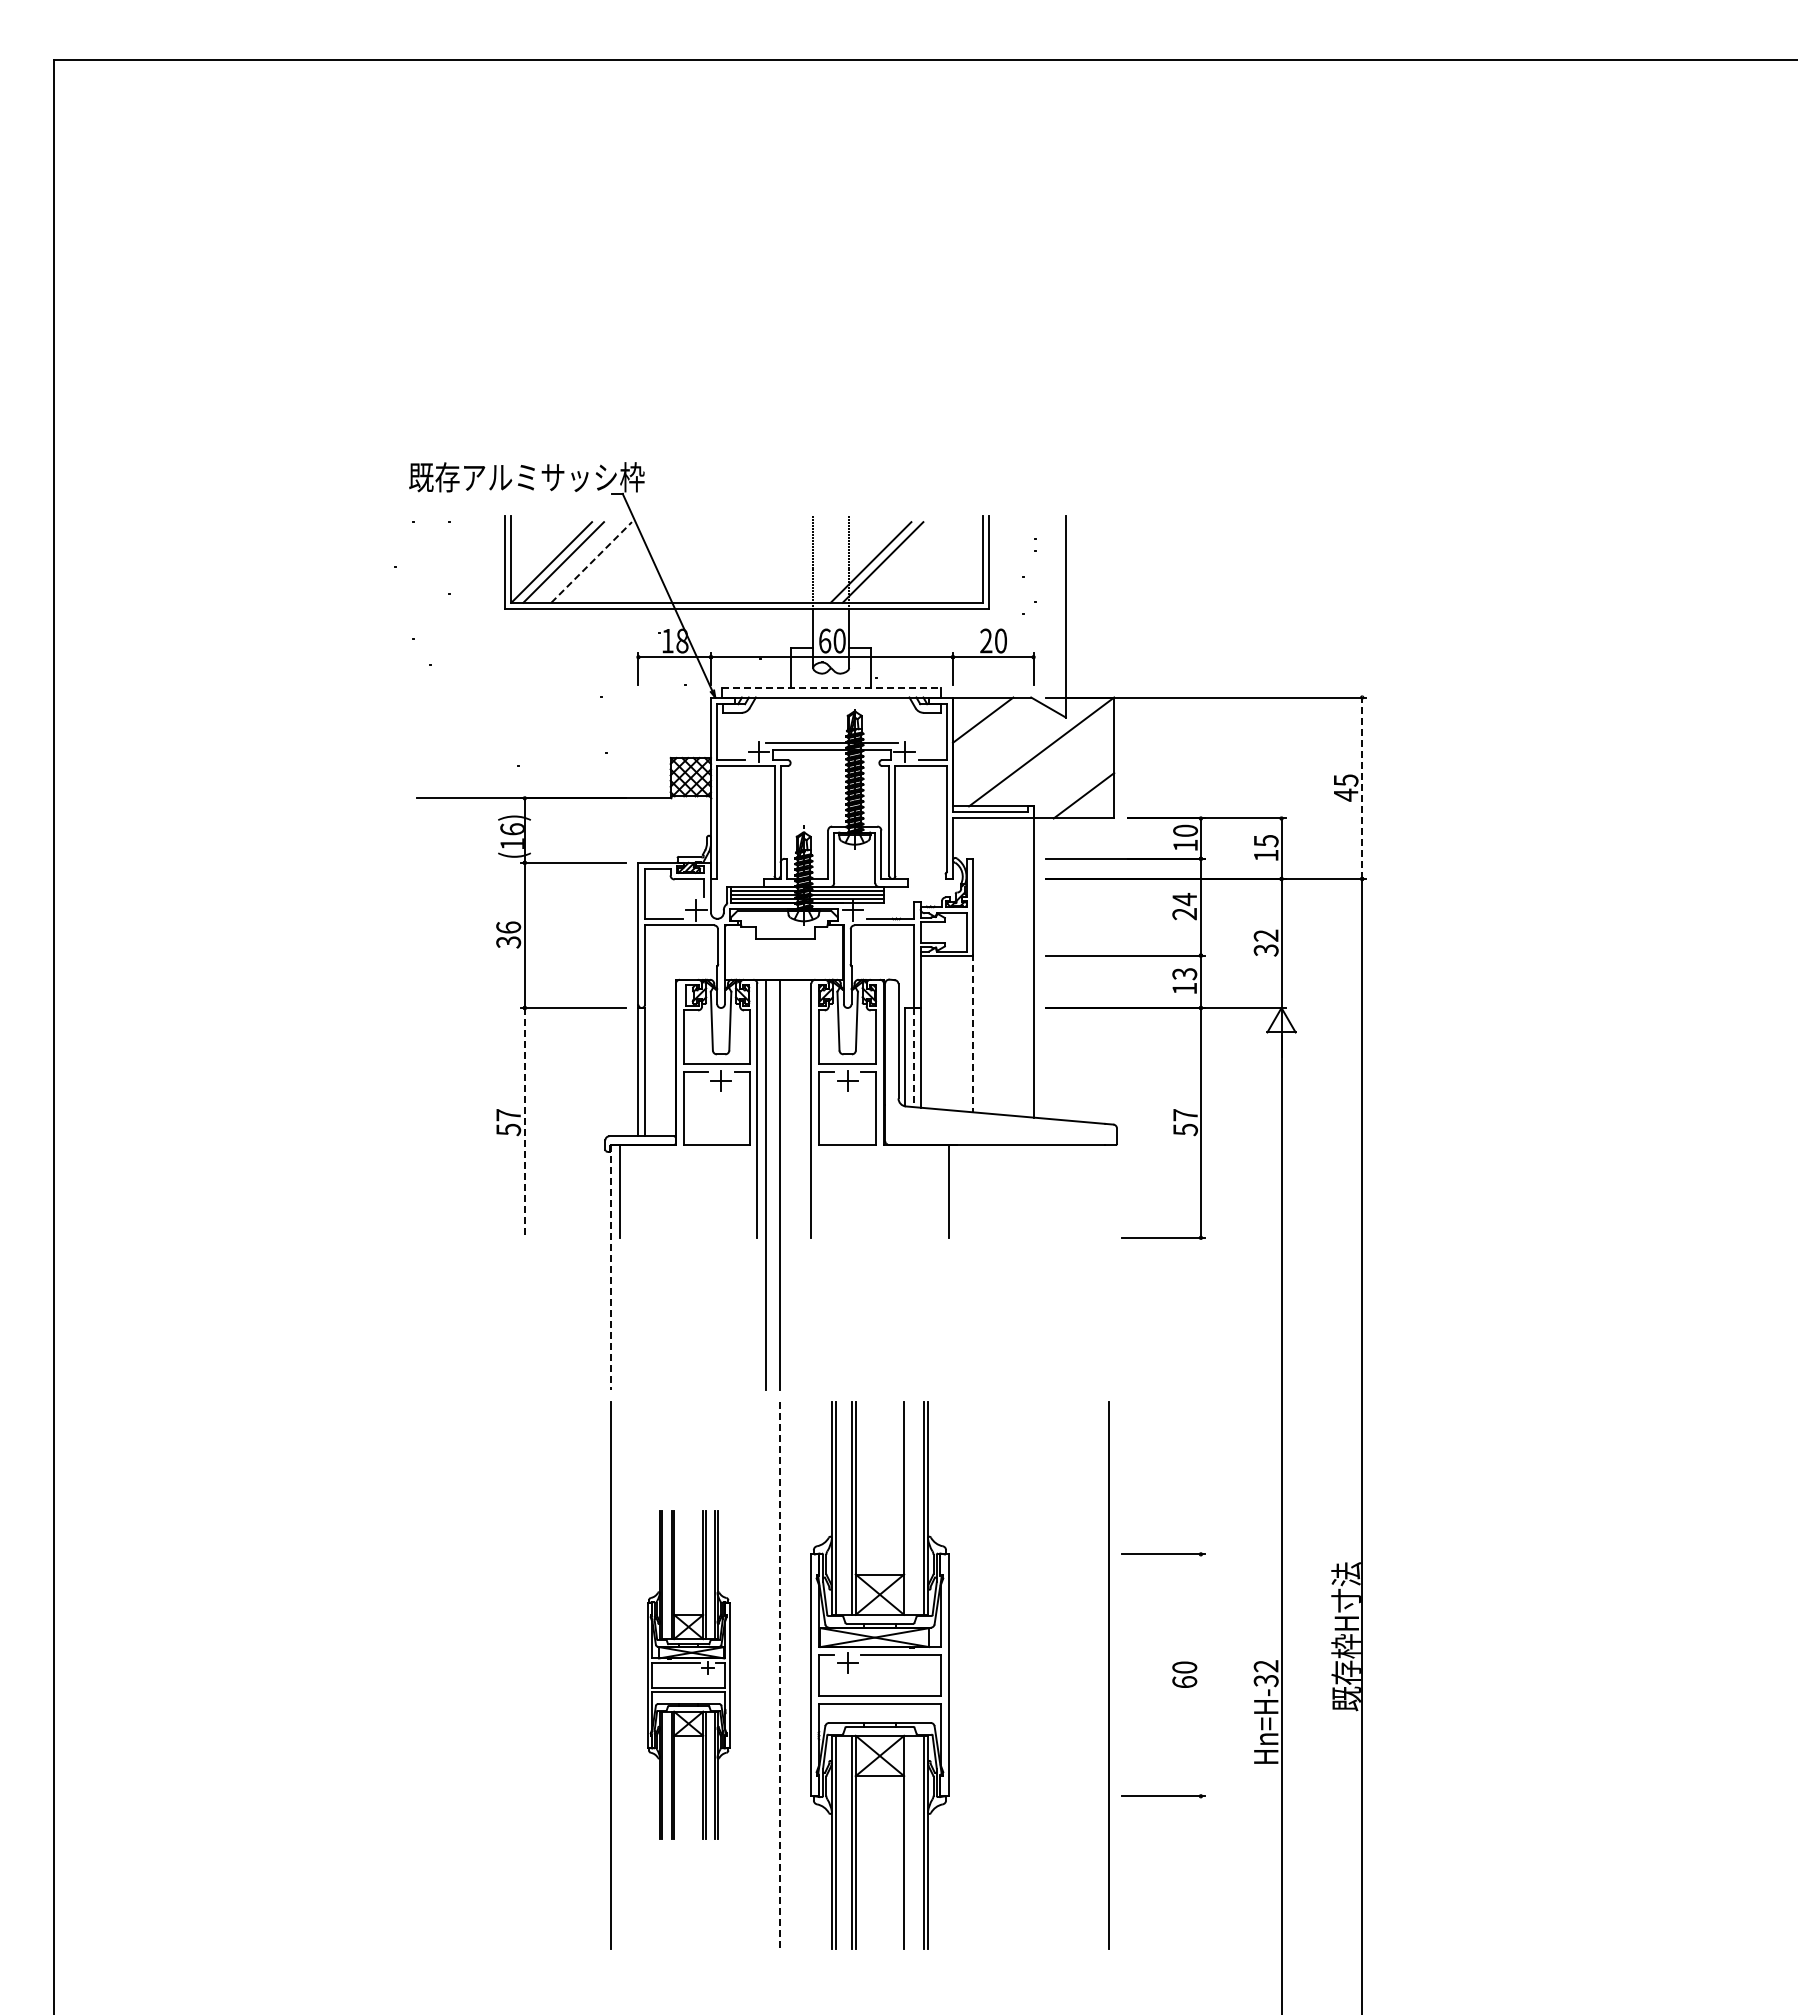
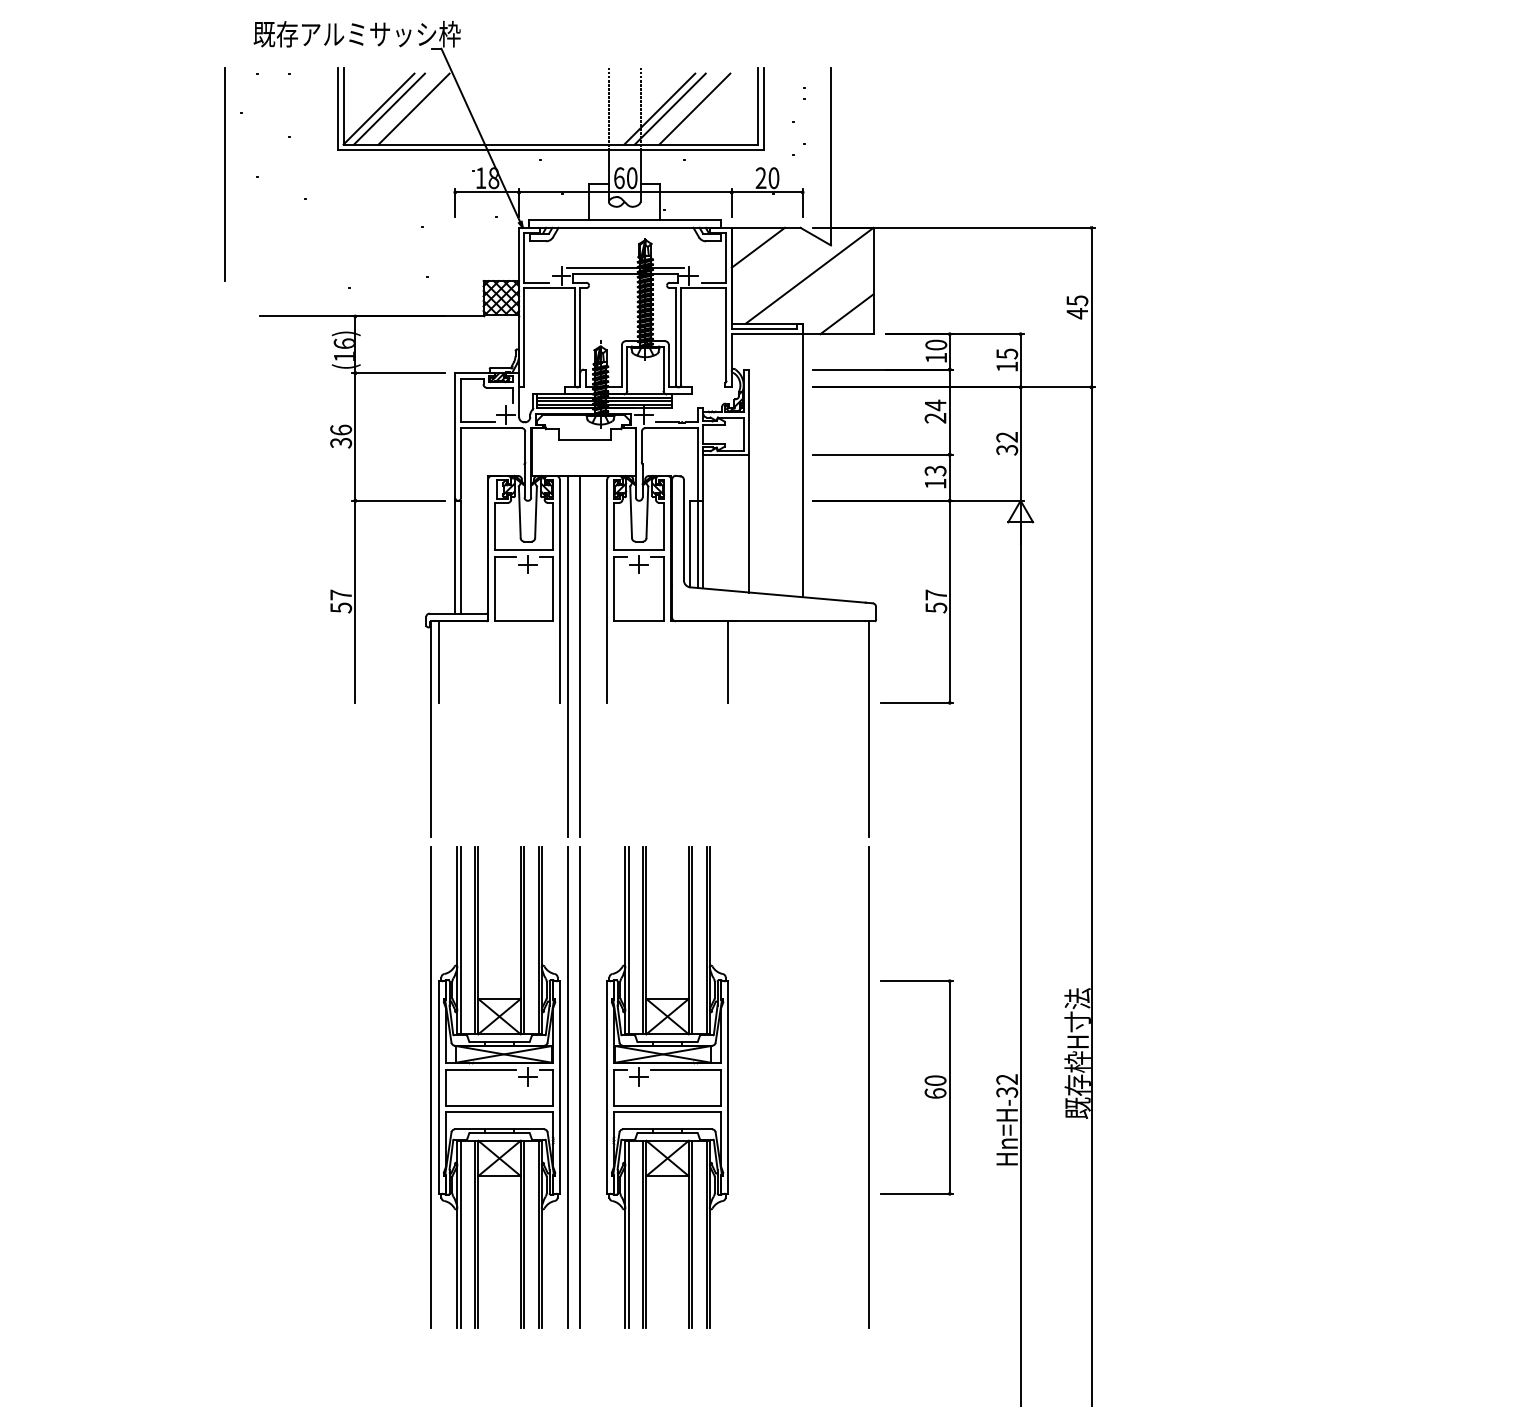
line: (592, 562) -> (414, 109), dashed -> solid
line: (910, 562) -> (694, 109), added
line: (376, 637) -> (224, 175), added
line: (831, 688) -> (624, 219), dashed -> solid
line: (1362, 788) -> (1091, 307), dashed -> solid
line: (973, 1033) -> (749, 523), dashed -> solid
line: (914, 1057) -> (697, 544), dashed -> solid
line: (524, 1122) -> (355, 601), dashed -> solid
line: (1108, 1267) -> (868, 728), added
line: (611, 1268) -> (431, 729), dashed -> solid
line: (908, 1508) -> (692, 940), added
part: (688, 1675) -> (499, 1087), size x1.67
line: (766, 1675) -> (567, 1087), added
line: (780, 1675) -> (580, 1087), dashed -> solid
line: (1200, 1675) -> (949, 1087), added
line: (908, 1841) -> (692, 1233), added

